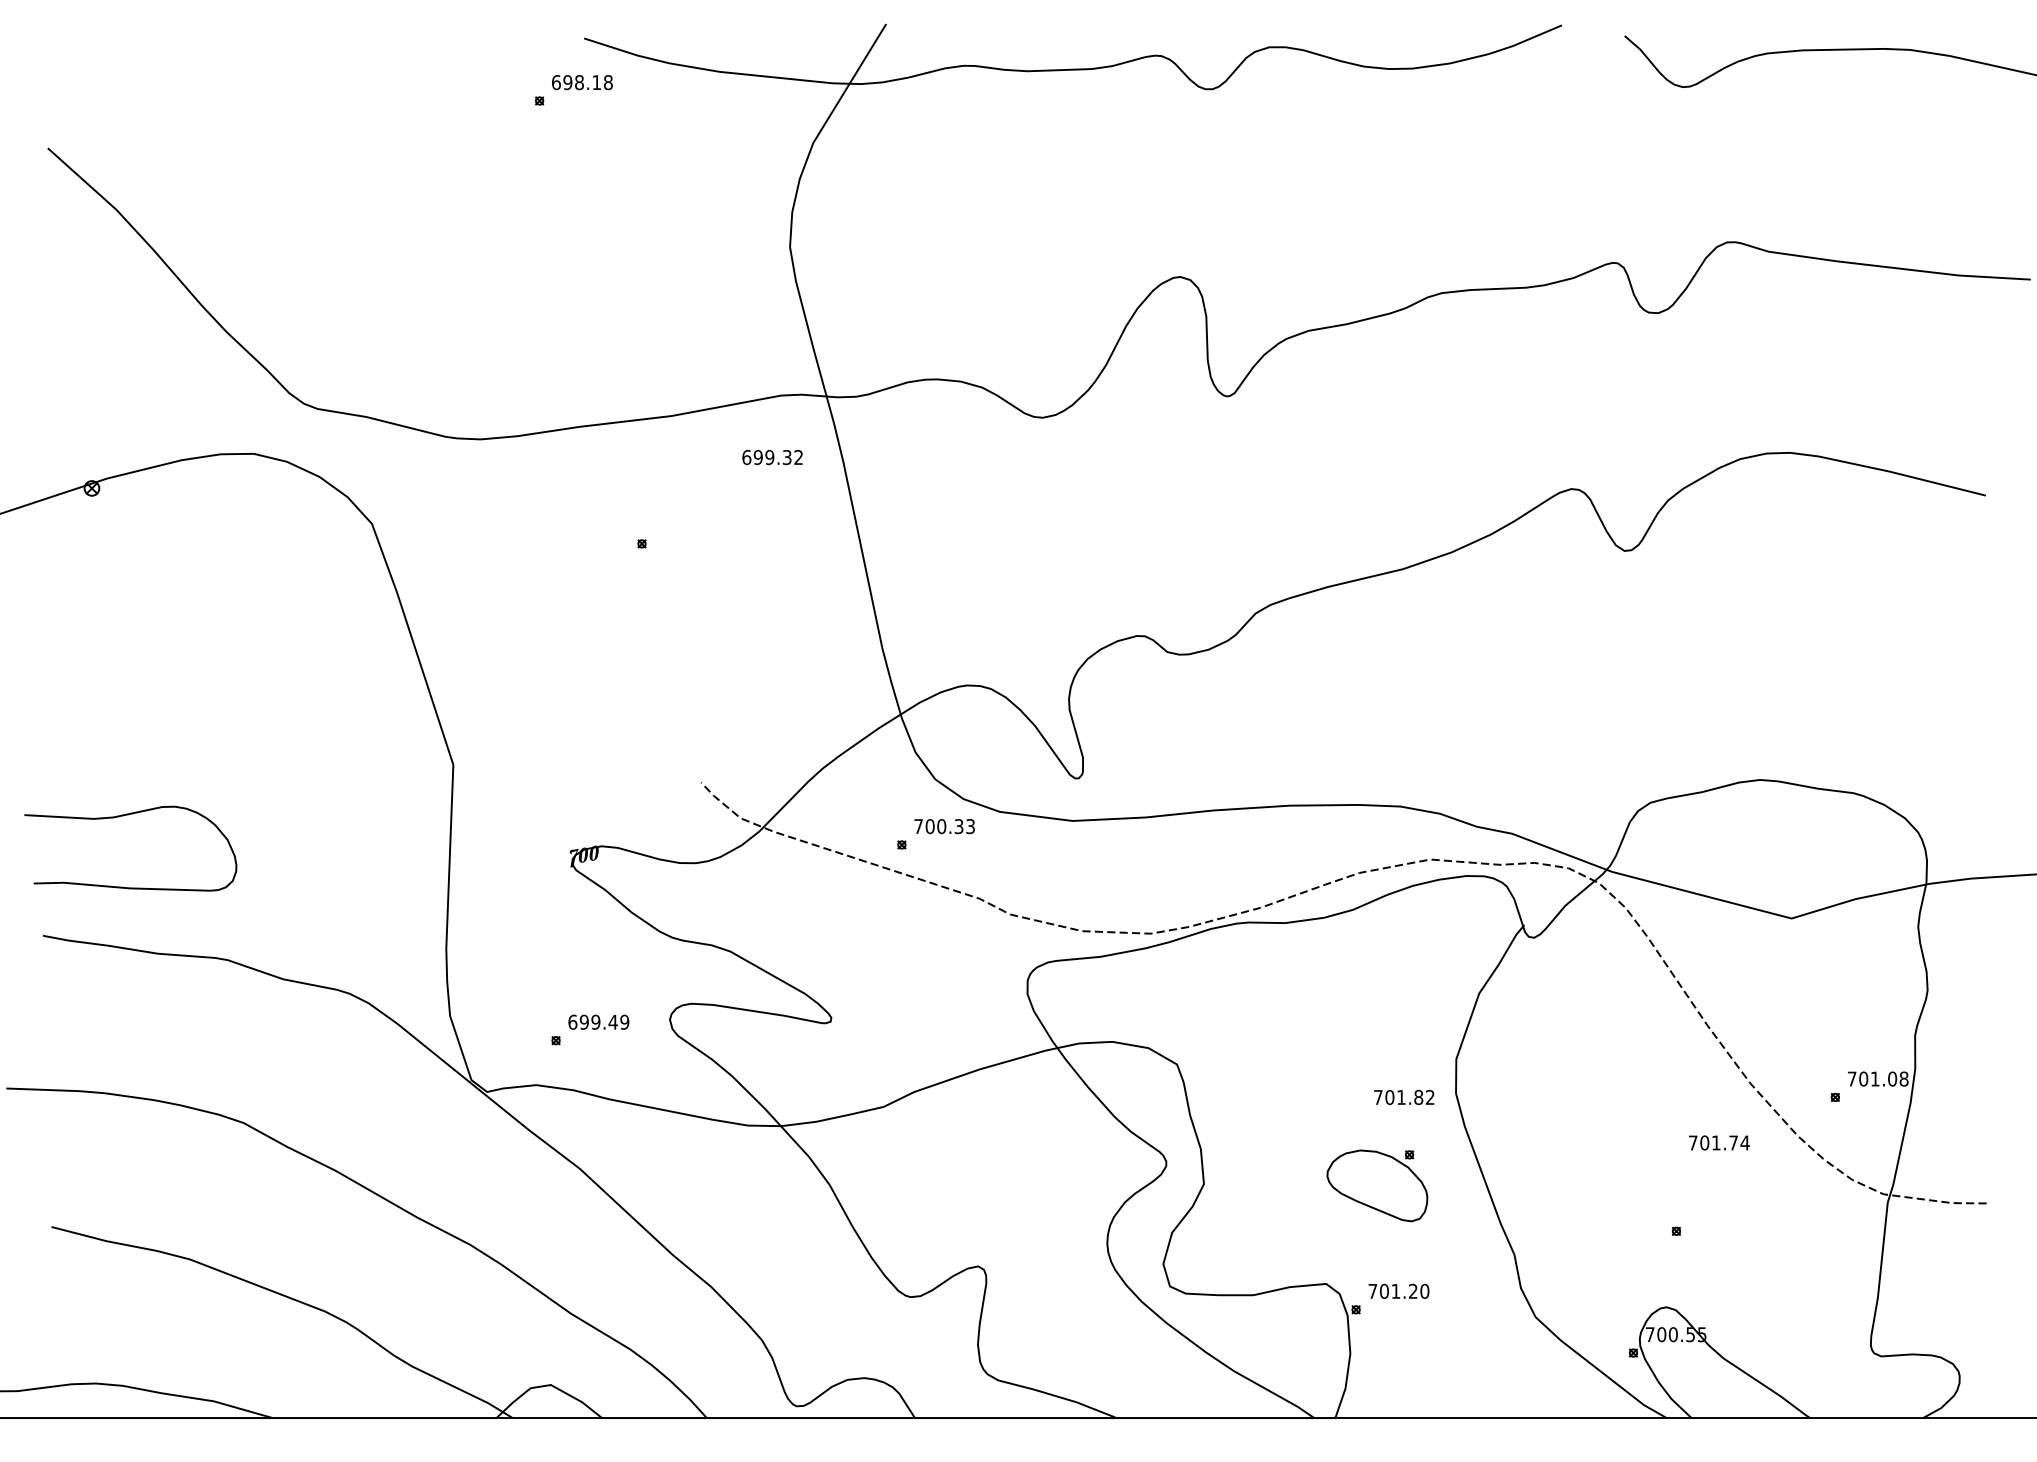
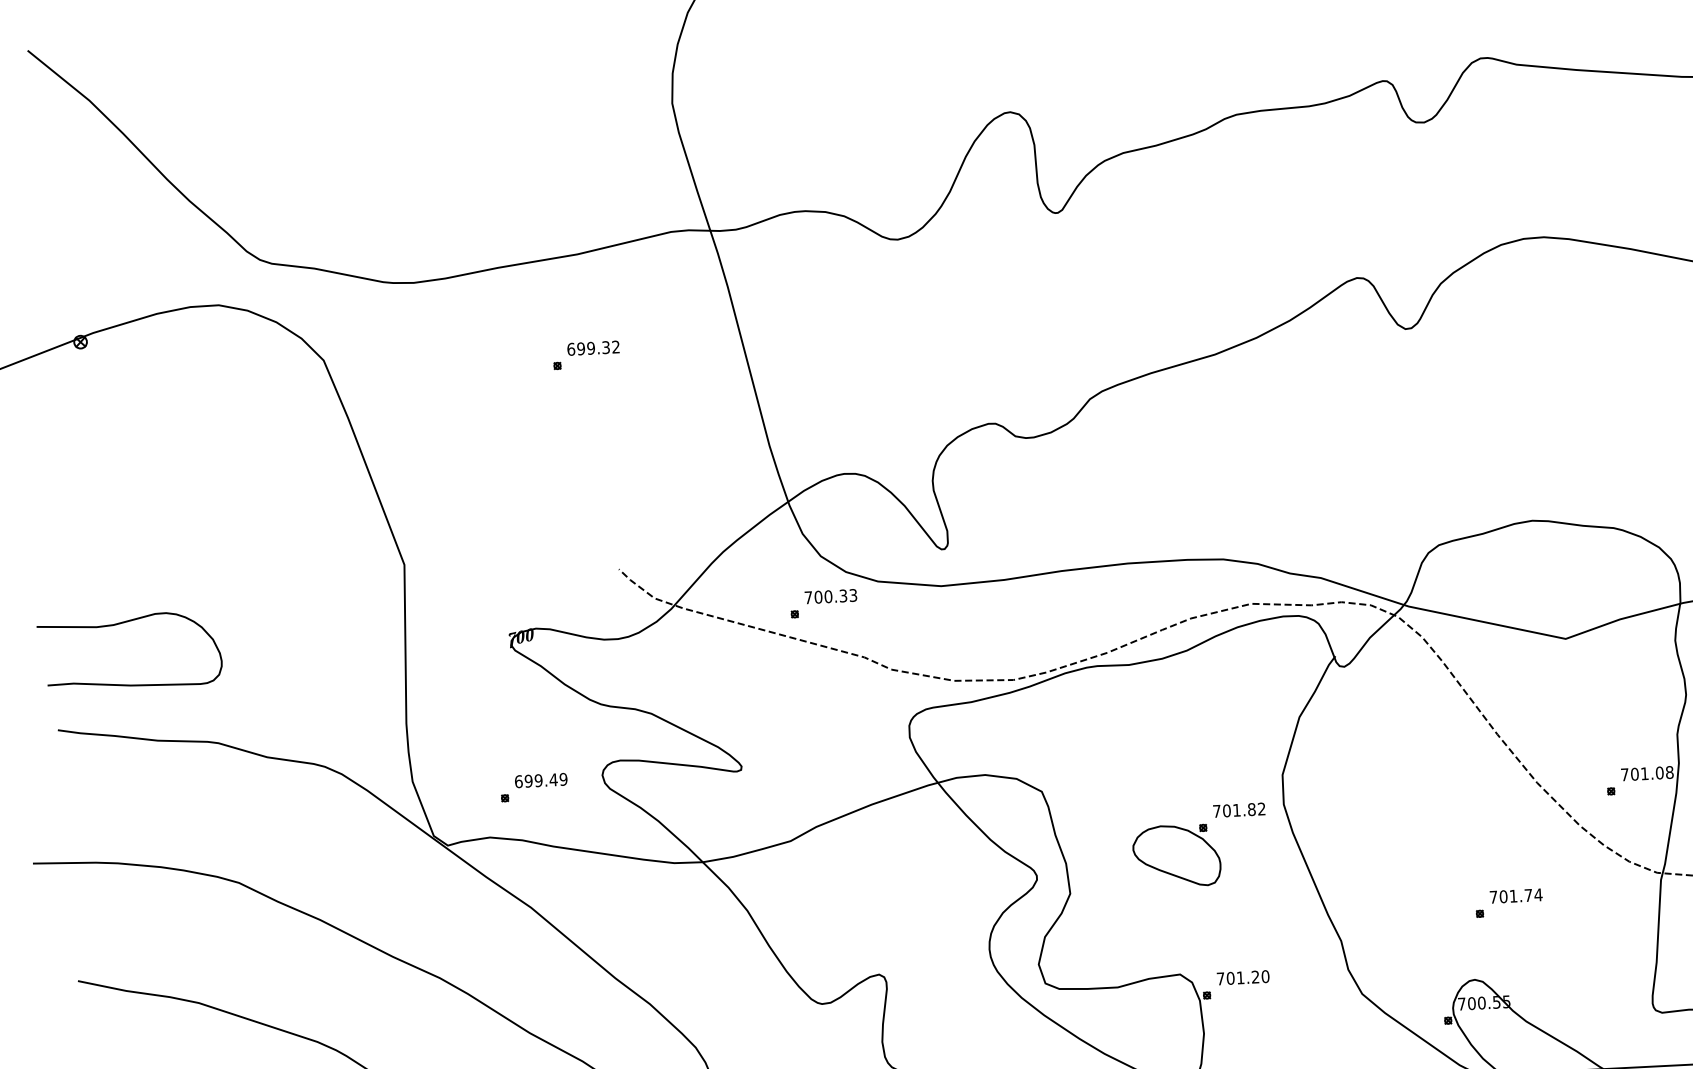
text: (772, 457) -> (593, 348), moved
text: (1719, 1142) -> (1516, 895), moved
part: (1377, 1185) -> (1176, 855), moved

